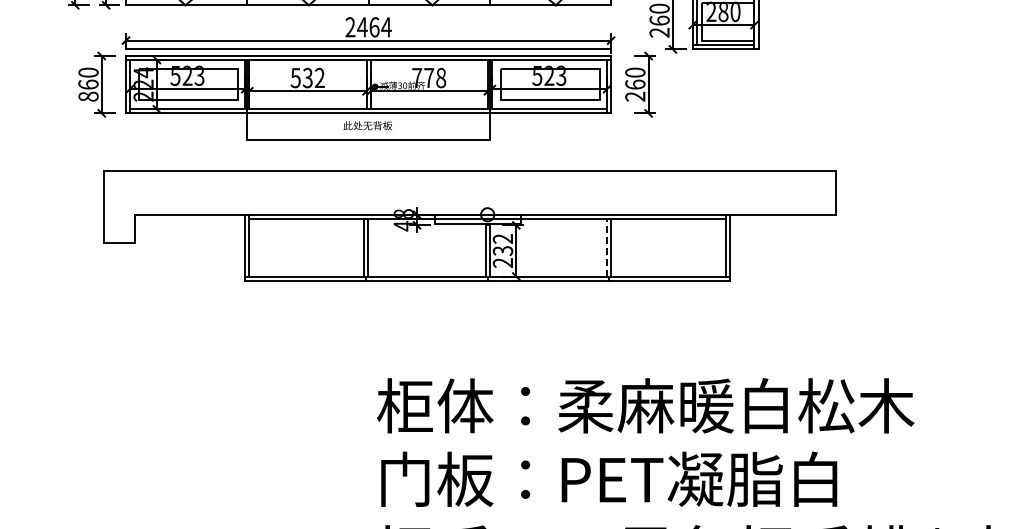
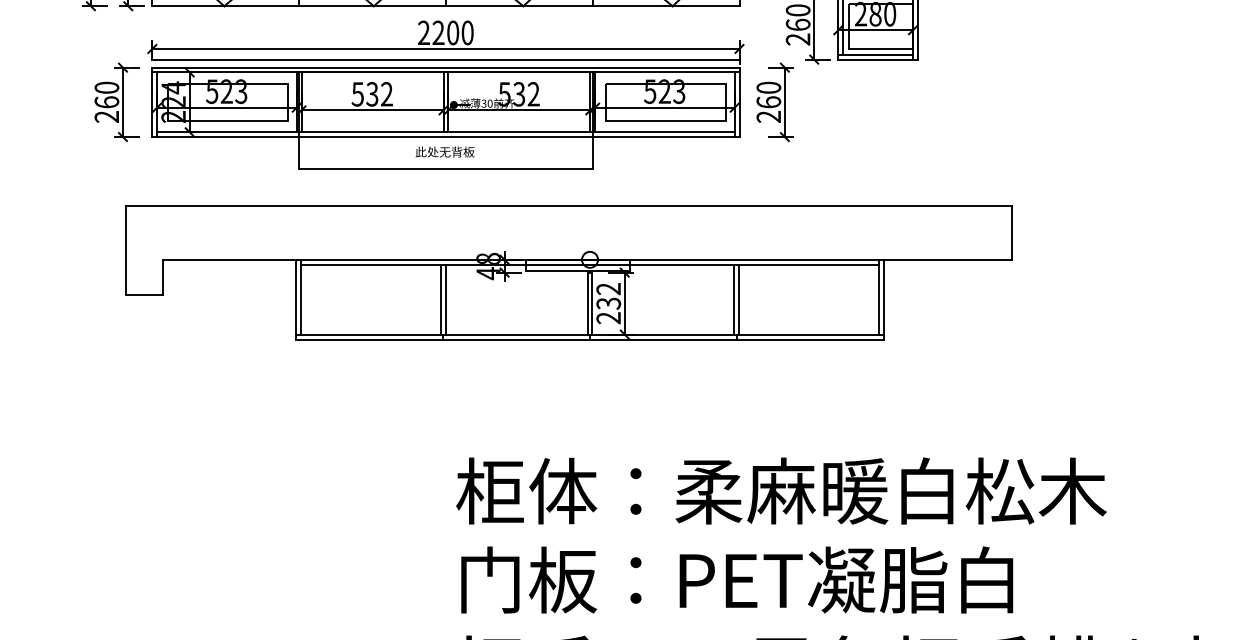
text: (374, 27) -> (453, 33), 2464 -> 2200
text: (429, 77) -> (519, 93), 778 -> 532
text: (88, 96) -> (106, 116), 860 -> 260
line: (606, 247) -> (733, 299), dashed -> solid

